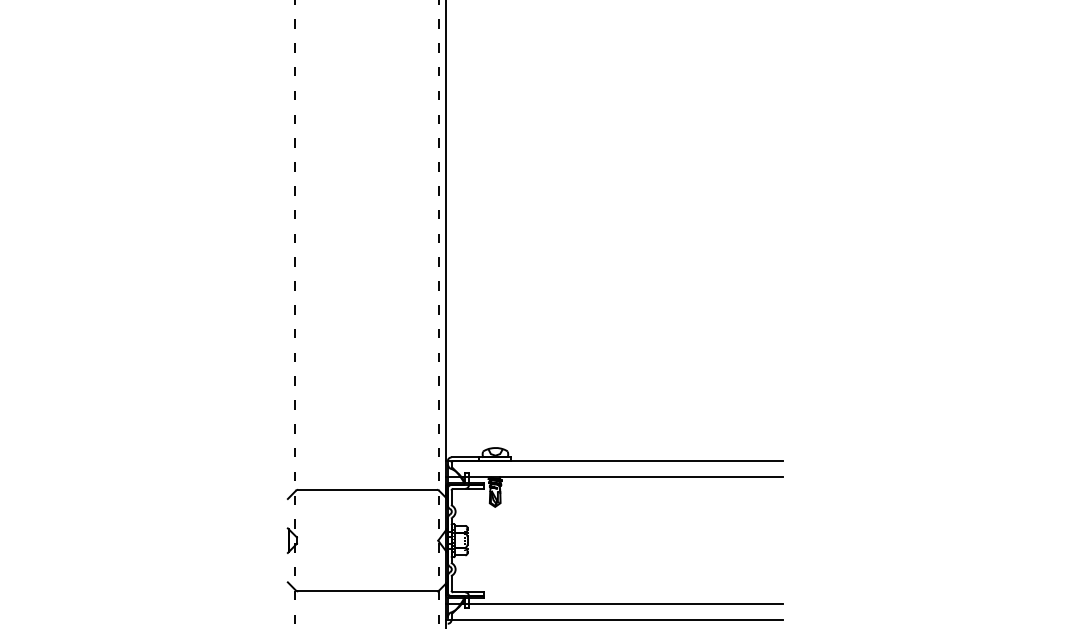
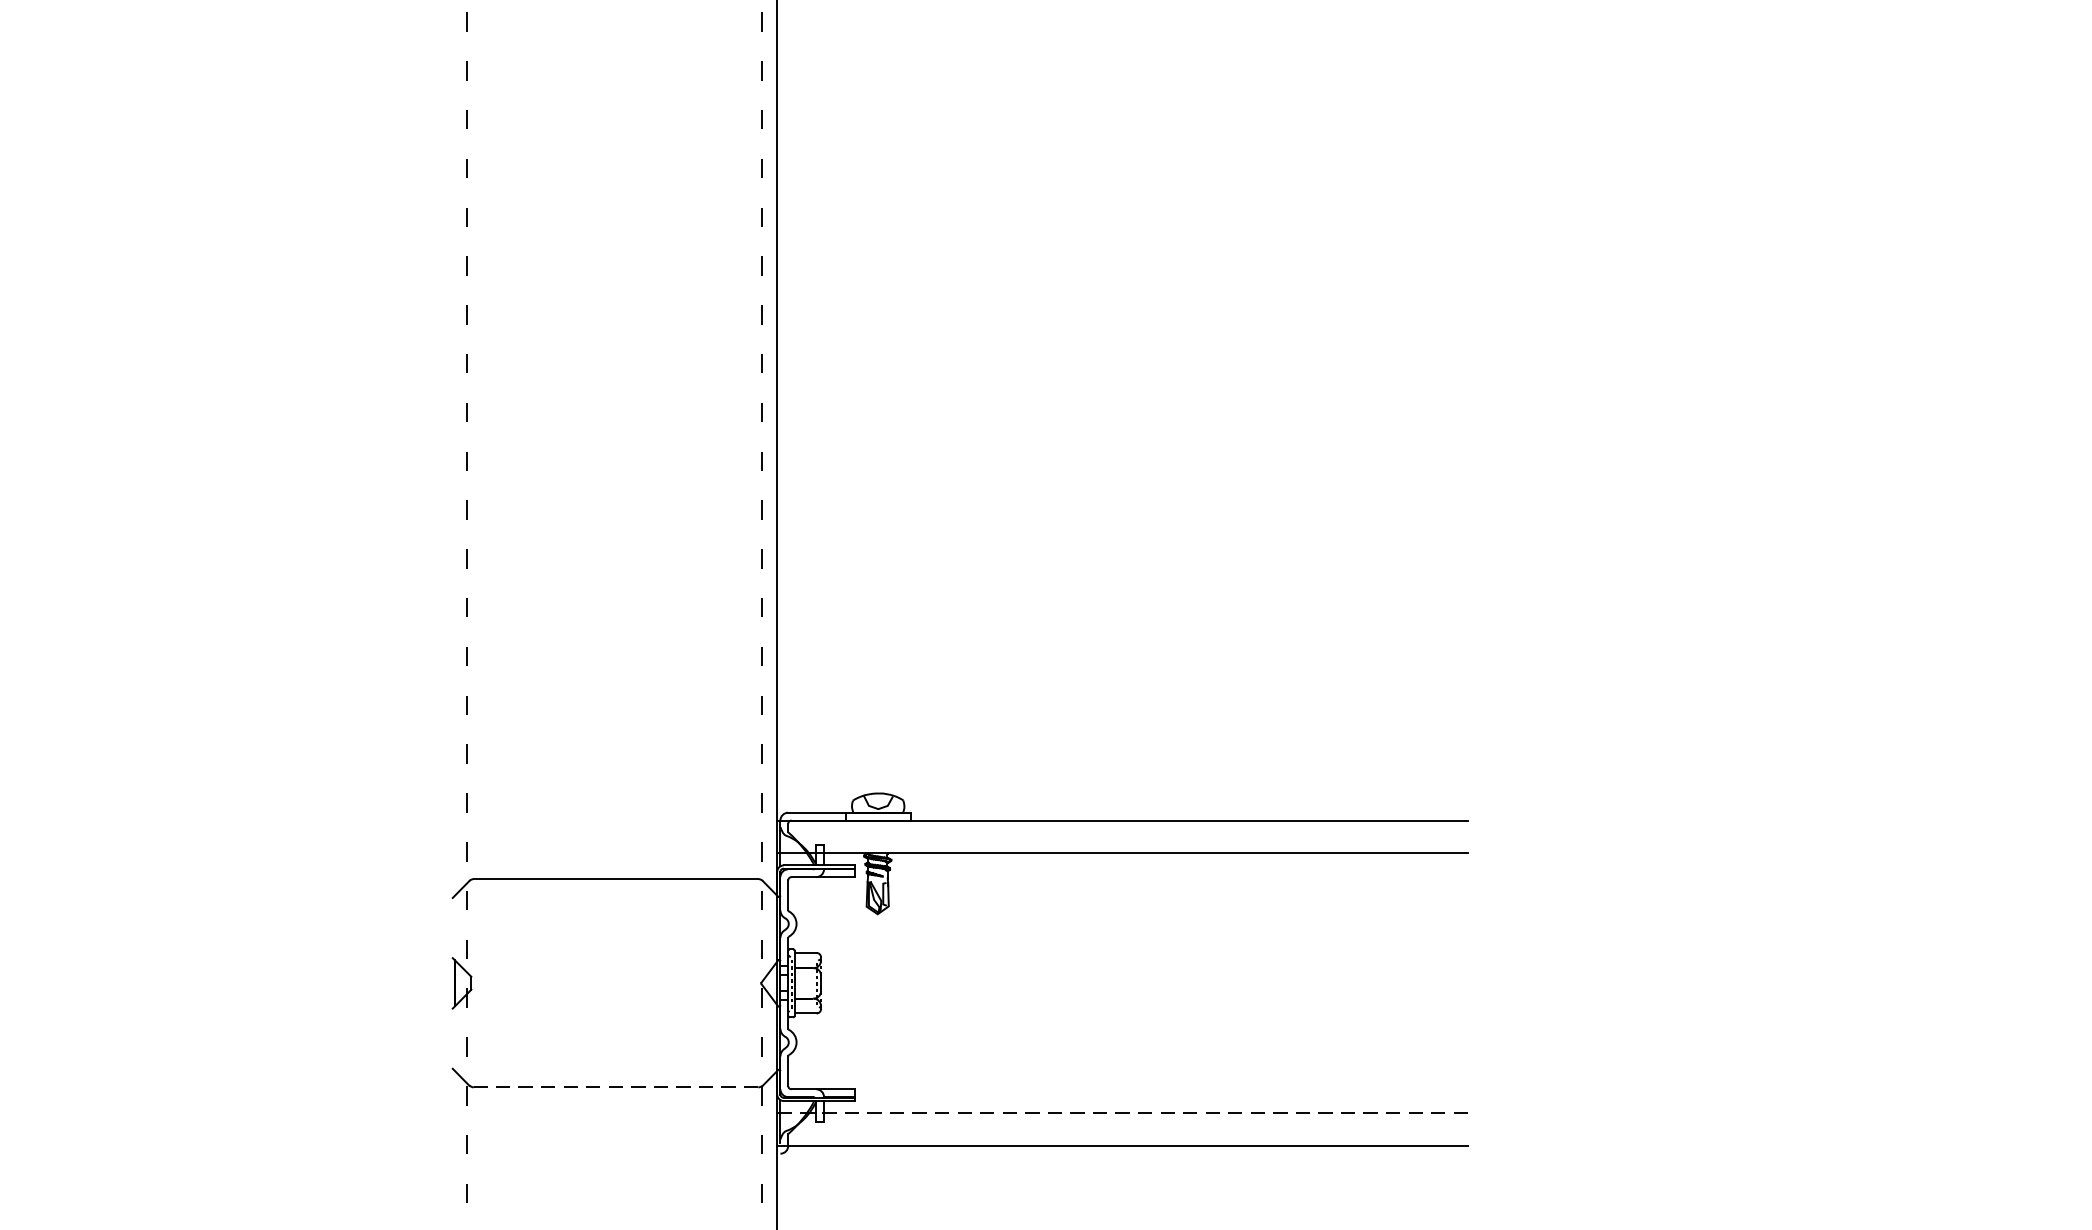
line: (367, 591) -> (615, 1087), solid -> dashed
line: (615, 604) -> (1124, 1114), solid -> dashed

